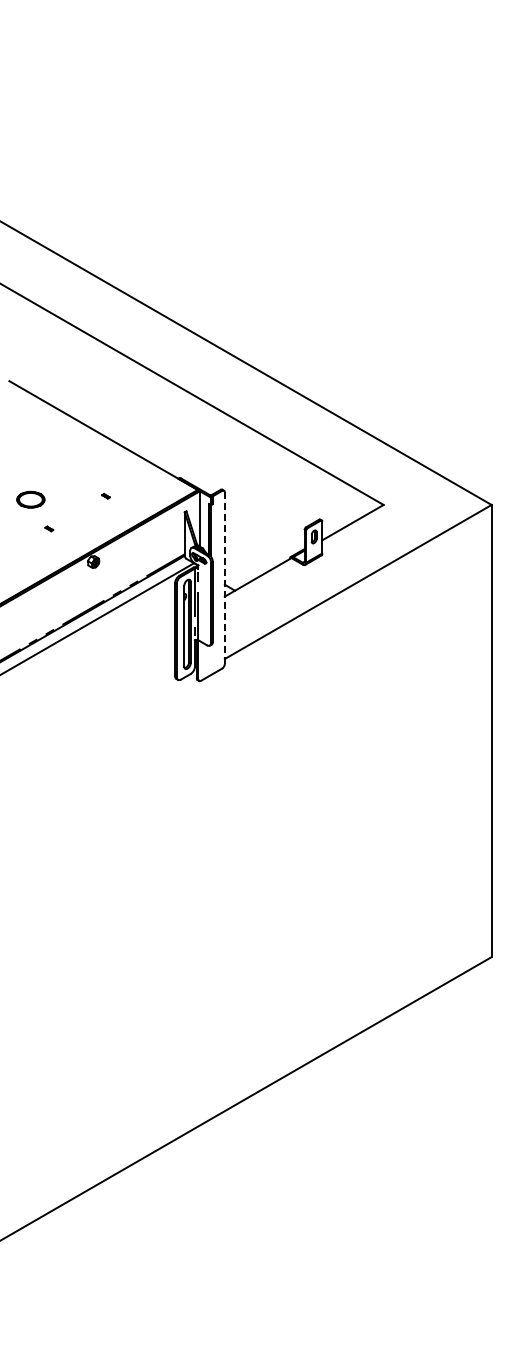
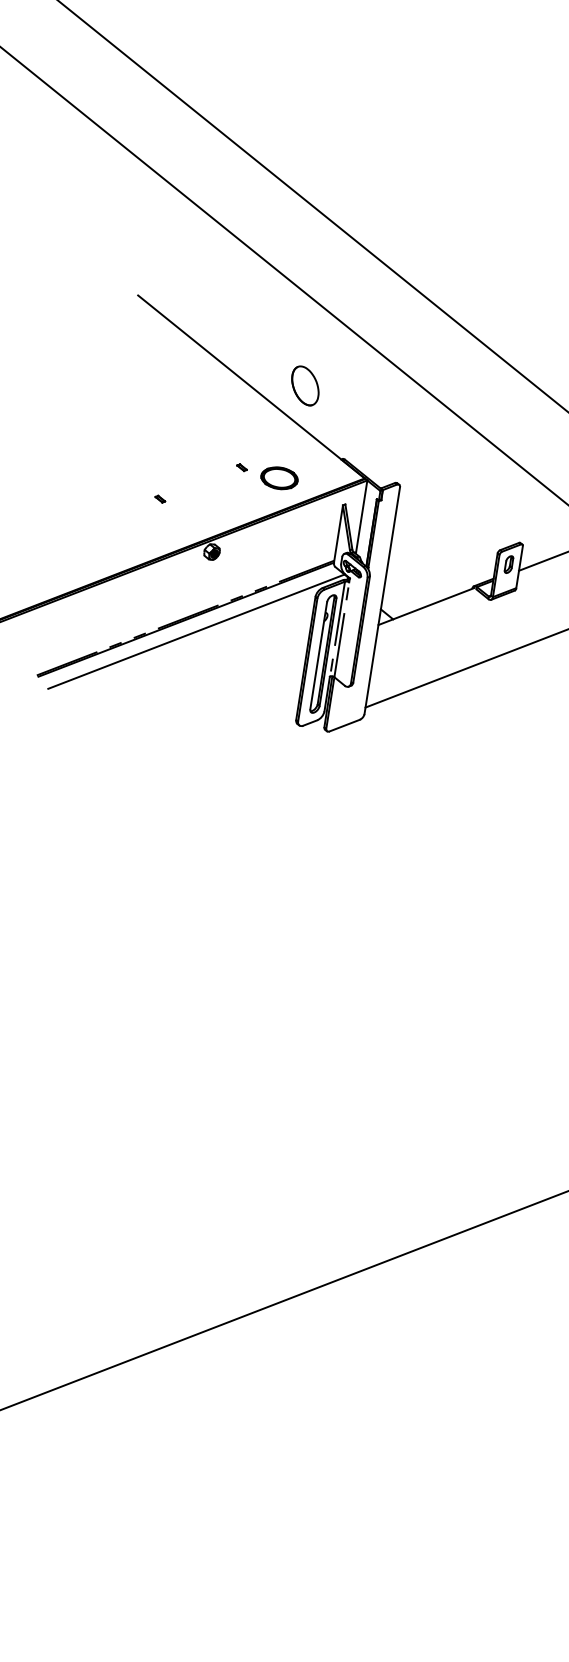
part: (142, 428) -> (304, 385), added
part: (30, 499) -> (279, 477), moved
line: (224, 578) -> (381, 601), dashed -> solid

